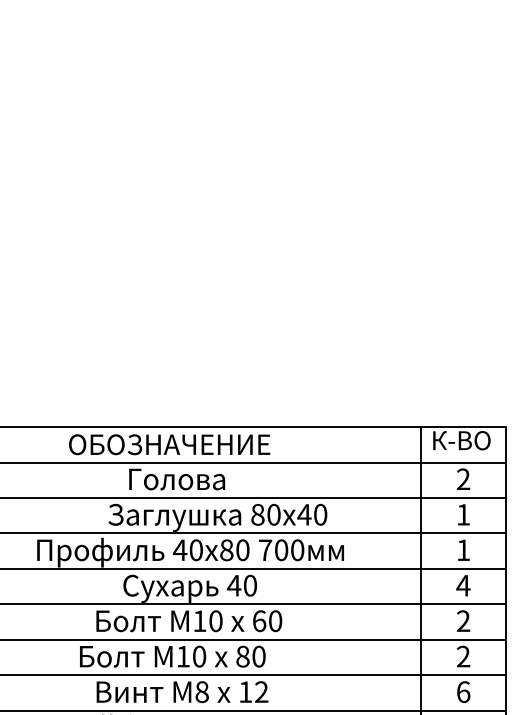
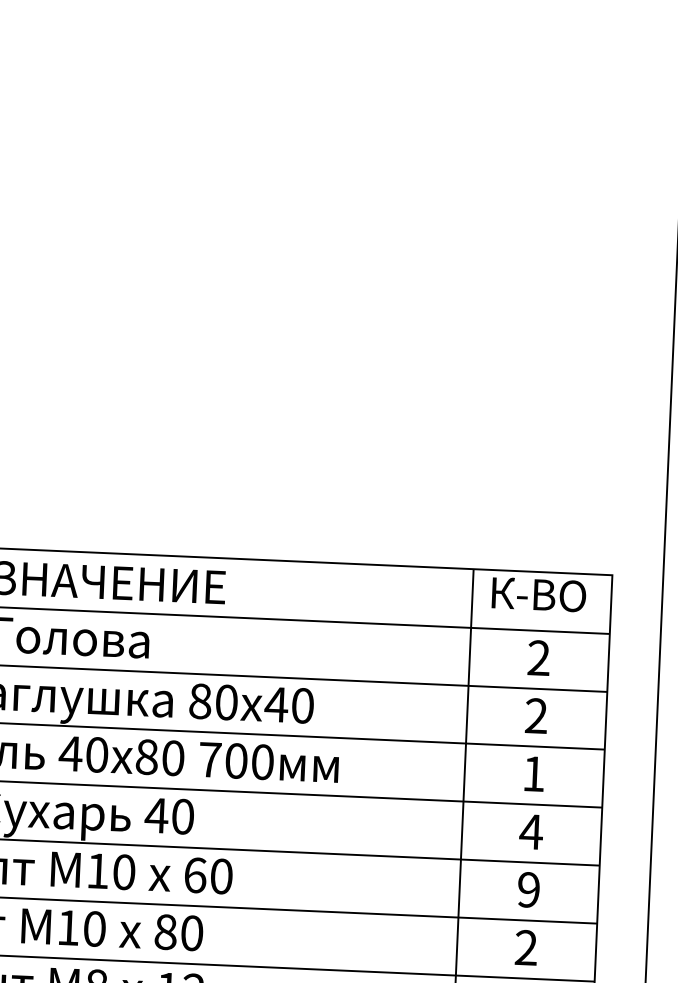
text: (463, 514) -> (536, 715), 1 -> 2
text: (463, 621) -> (528, 890), 2 -> 9

